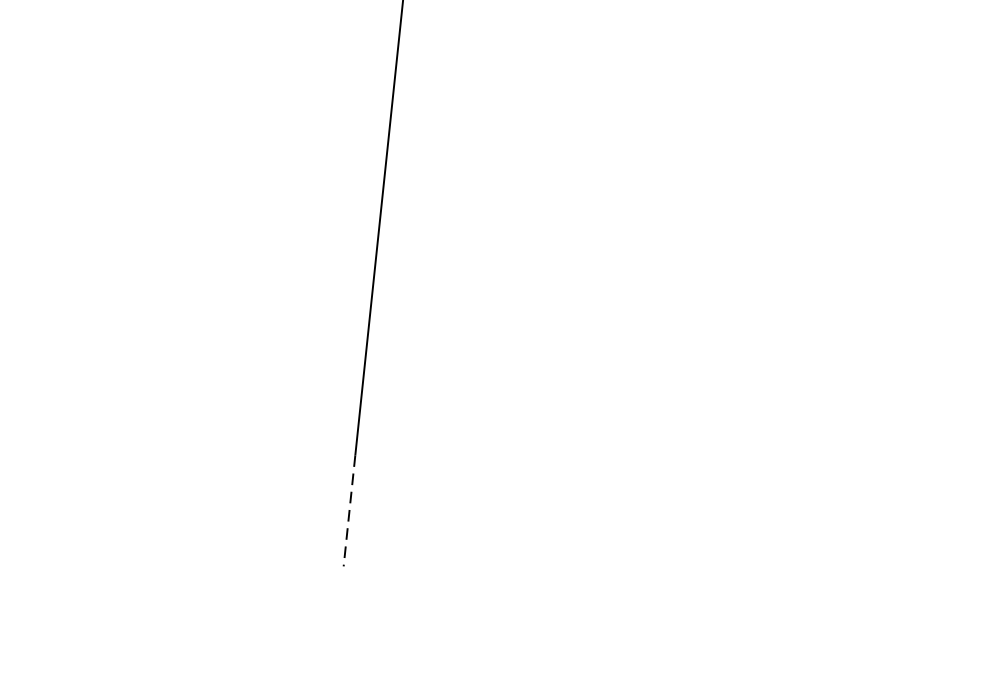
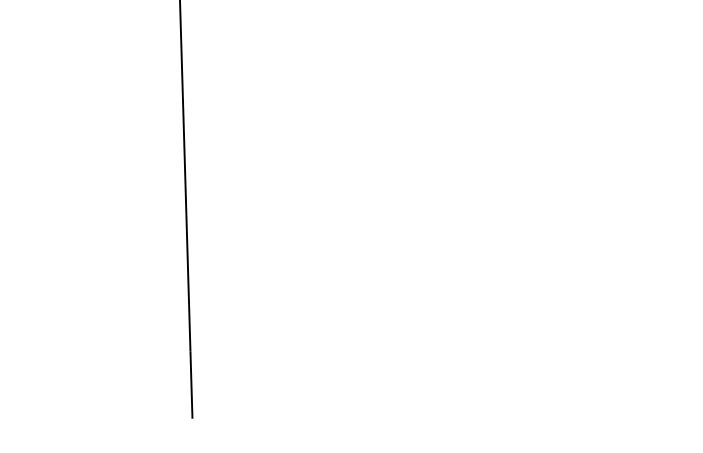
line: (349, 511) -> (191, 385), dashed -> solid

